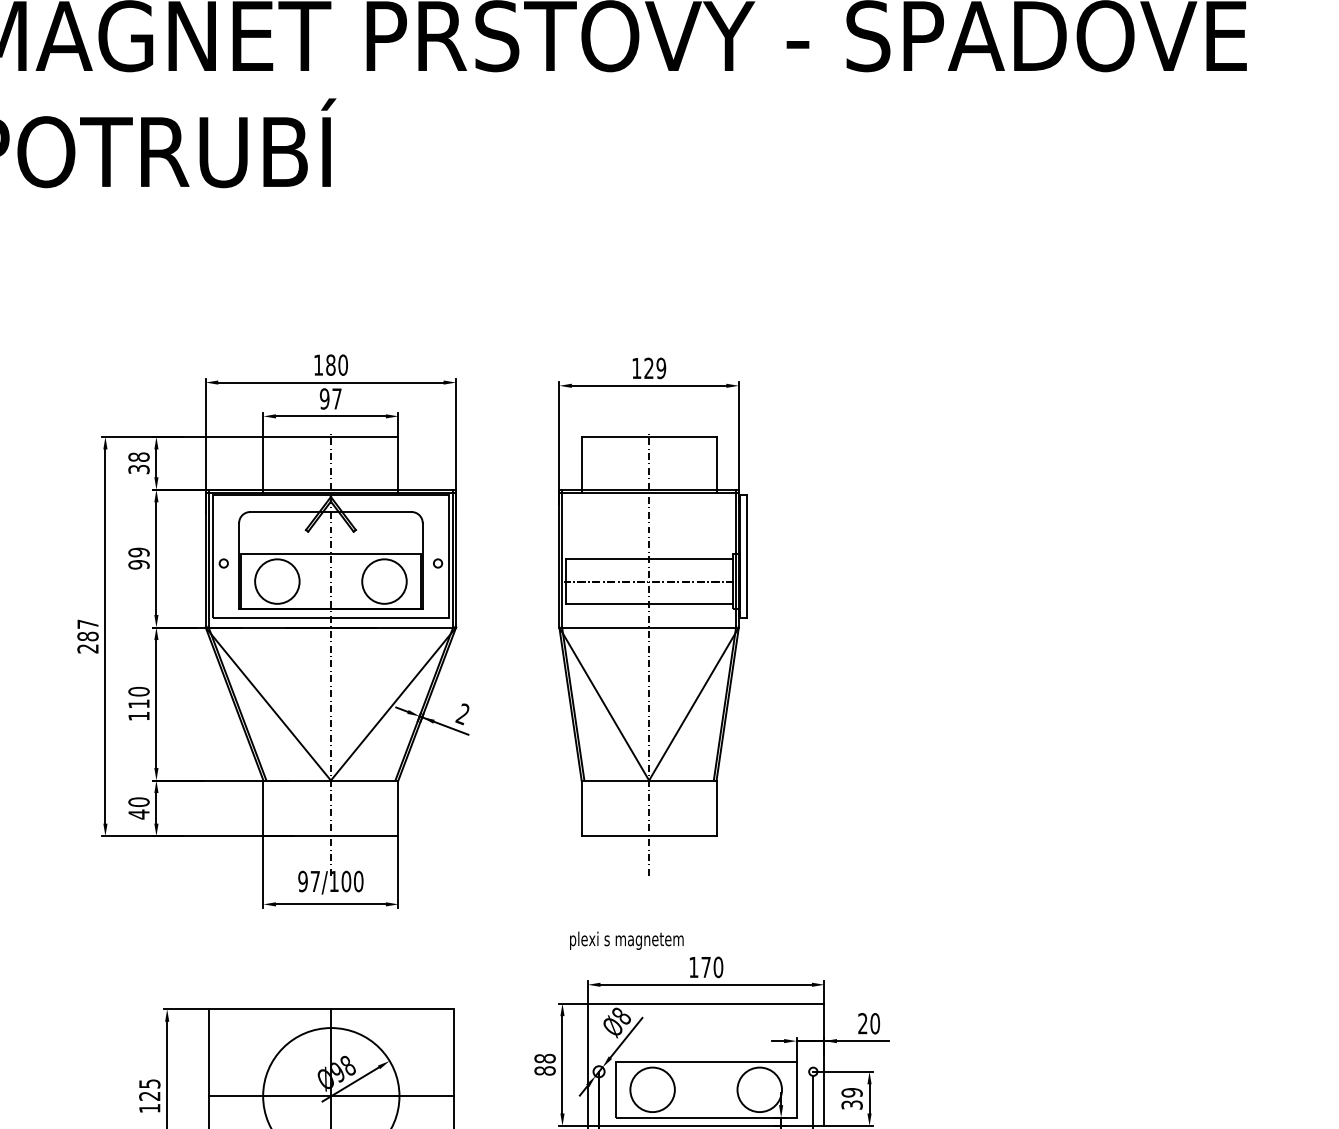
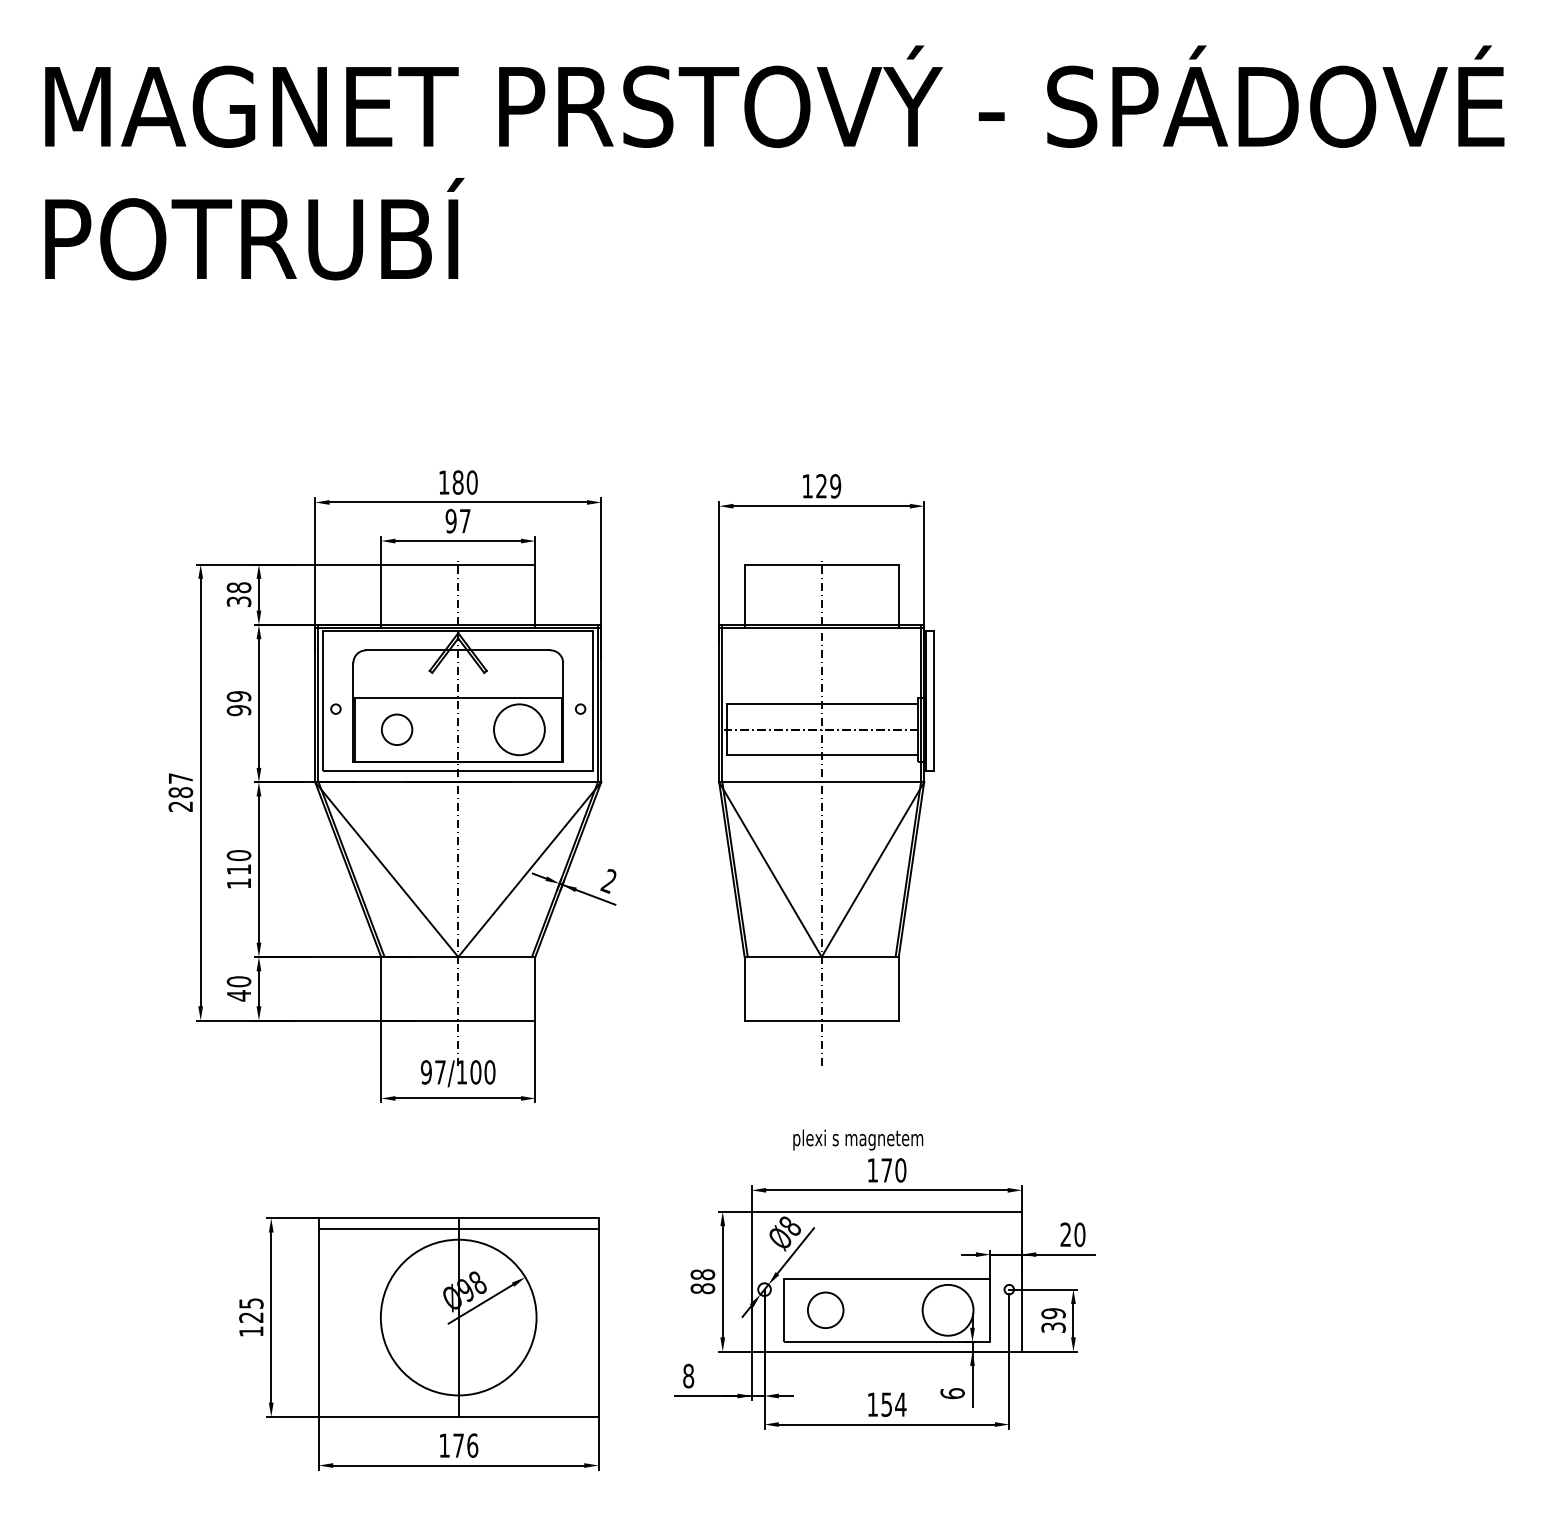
circle: (276, 581) -> (396, 729), size x0.6
text: (627, 940) -> (858, 1139), moved
circle: (652, 1089) -> (825, 1309), size x0.7
line: (331, 1096) -> (458, 1228), moved

